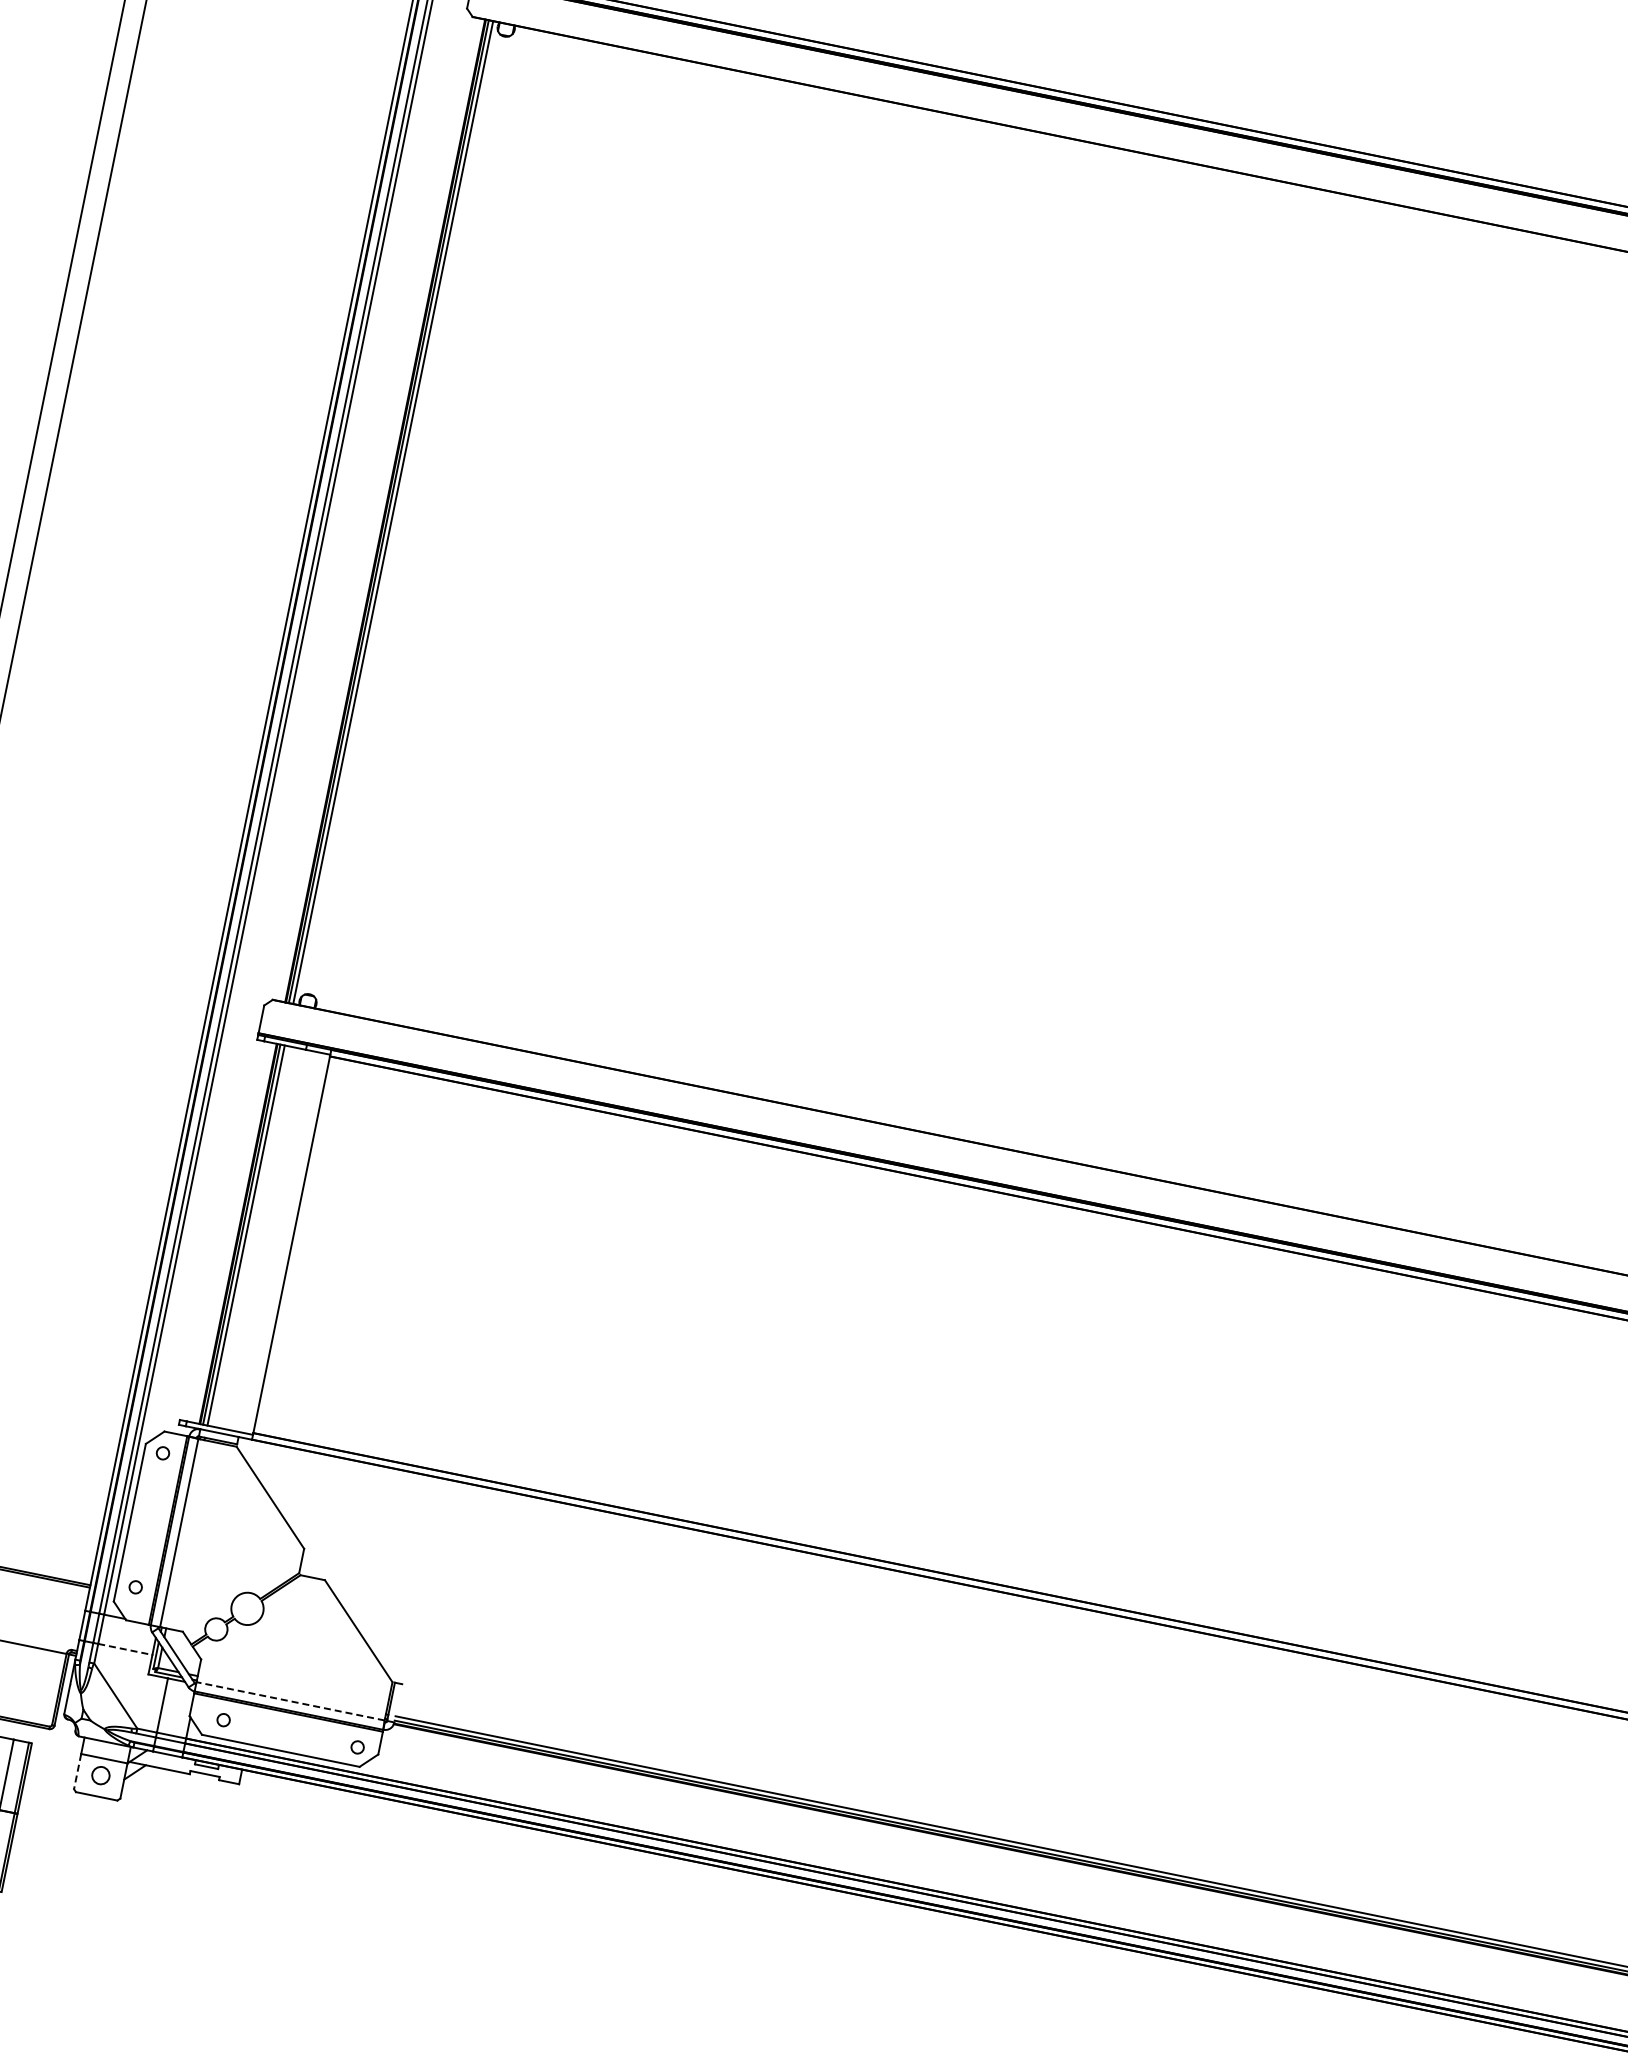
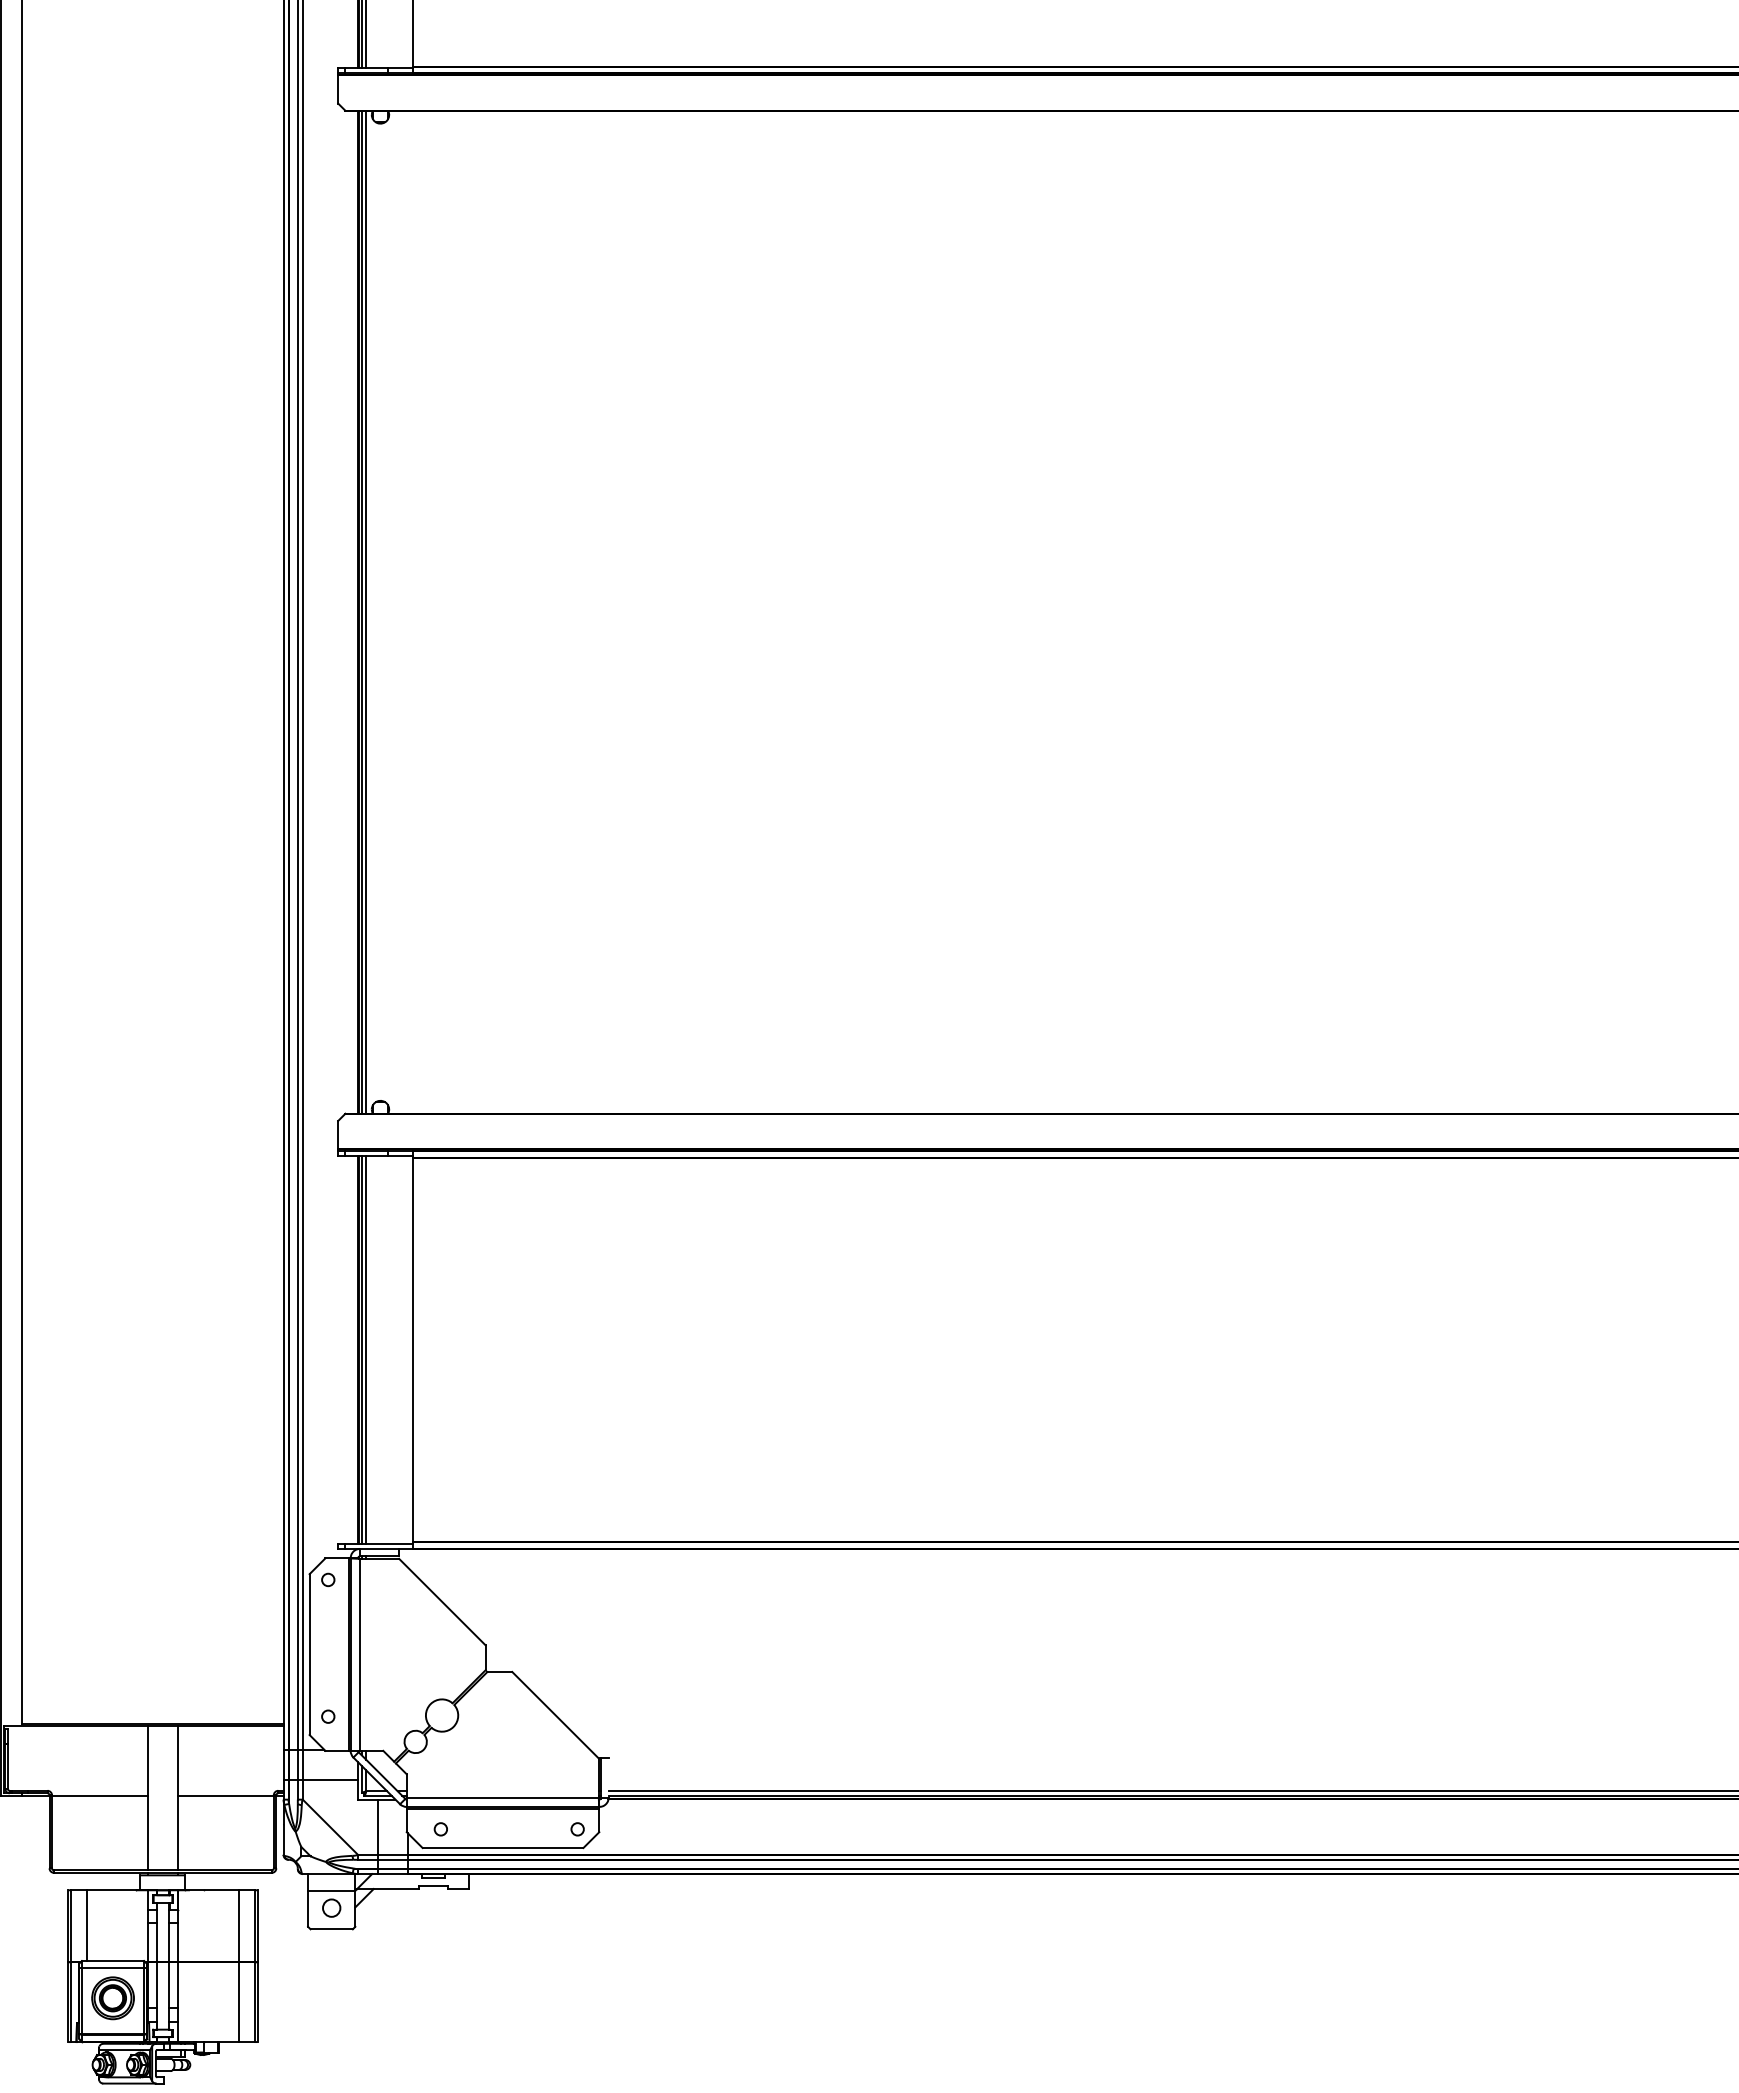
line: (125, 1649) -> (330, 1779), dashed -> solid
line: (290, 1701) -> (502, 1797), dashed -> solid
line: (78, 1771) -> (308, 1908), dashed -> solid

